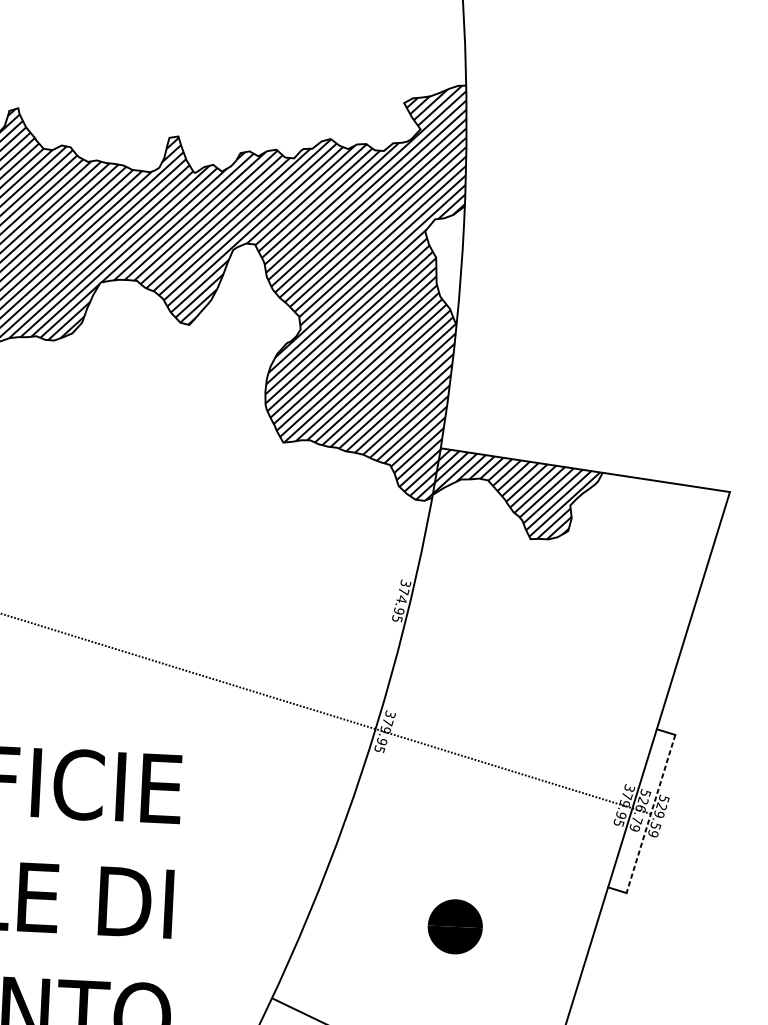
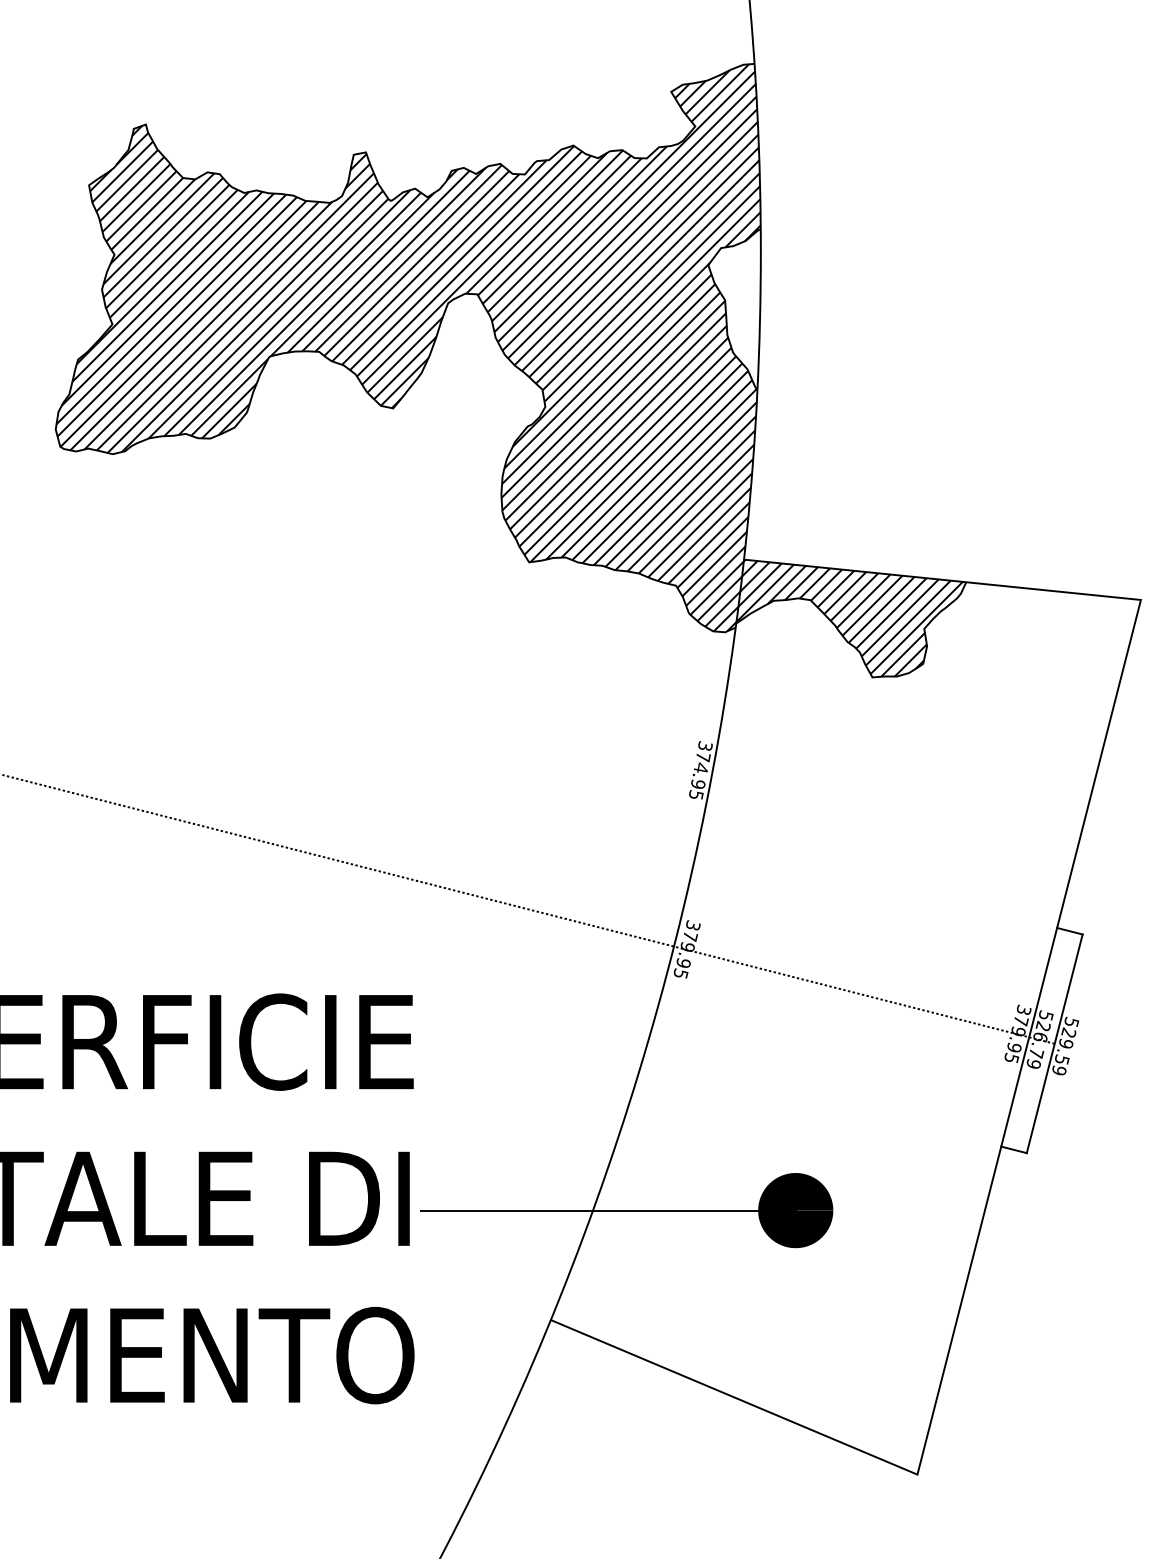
line: (650, 813) -> (1054, 1043), dashed -> solid
line: (318, 920) -> (608, 1210), added

